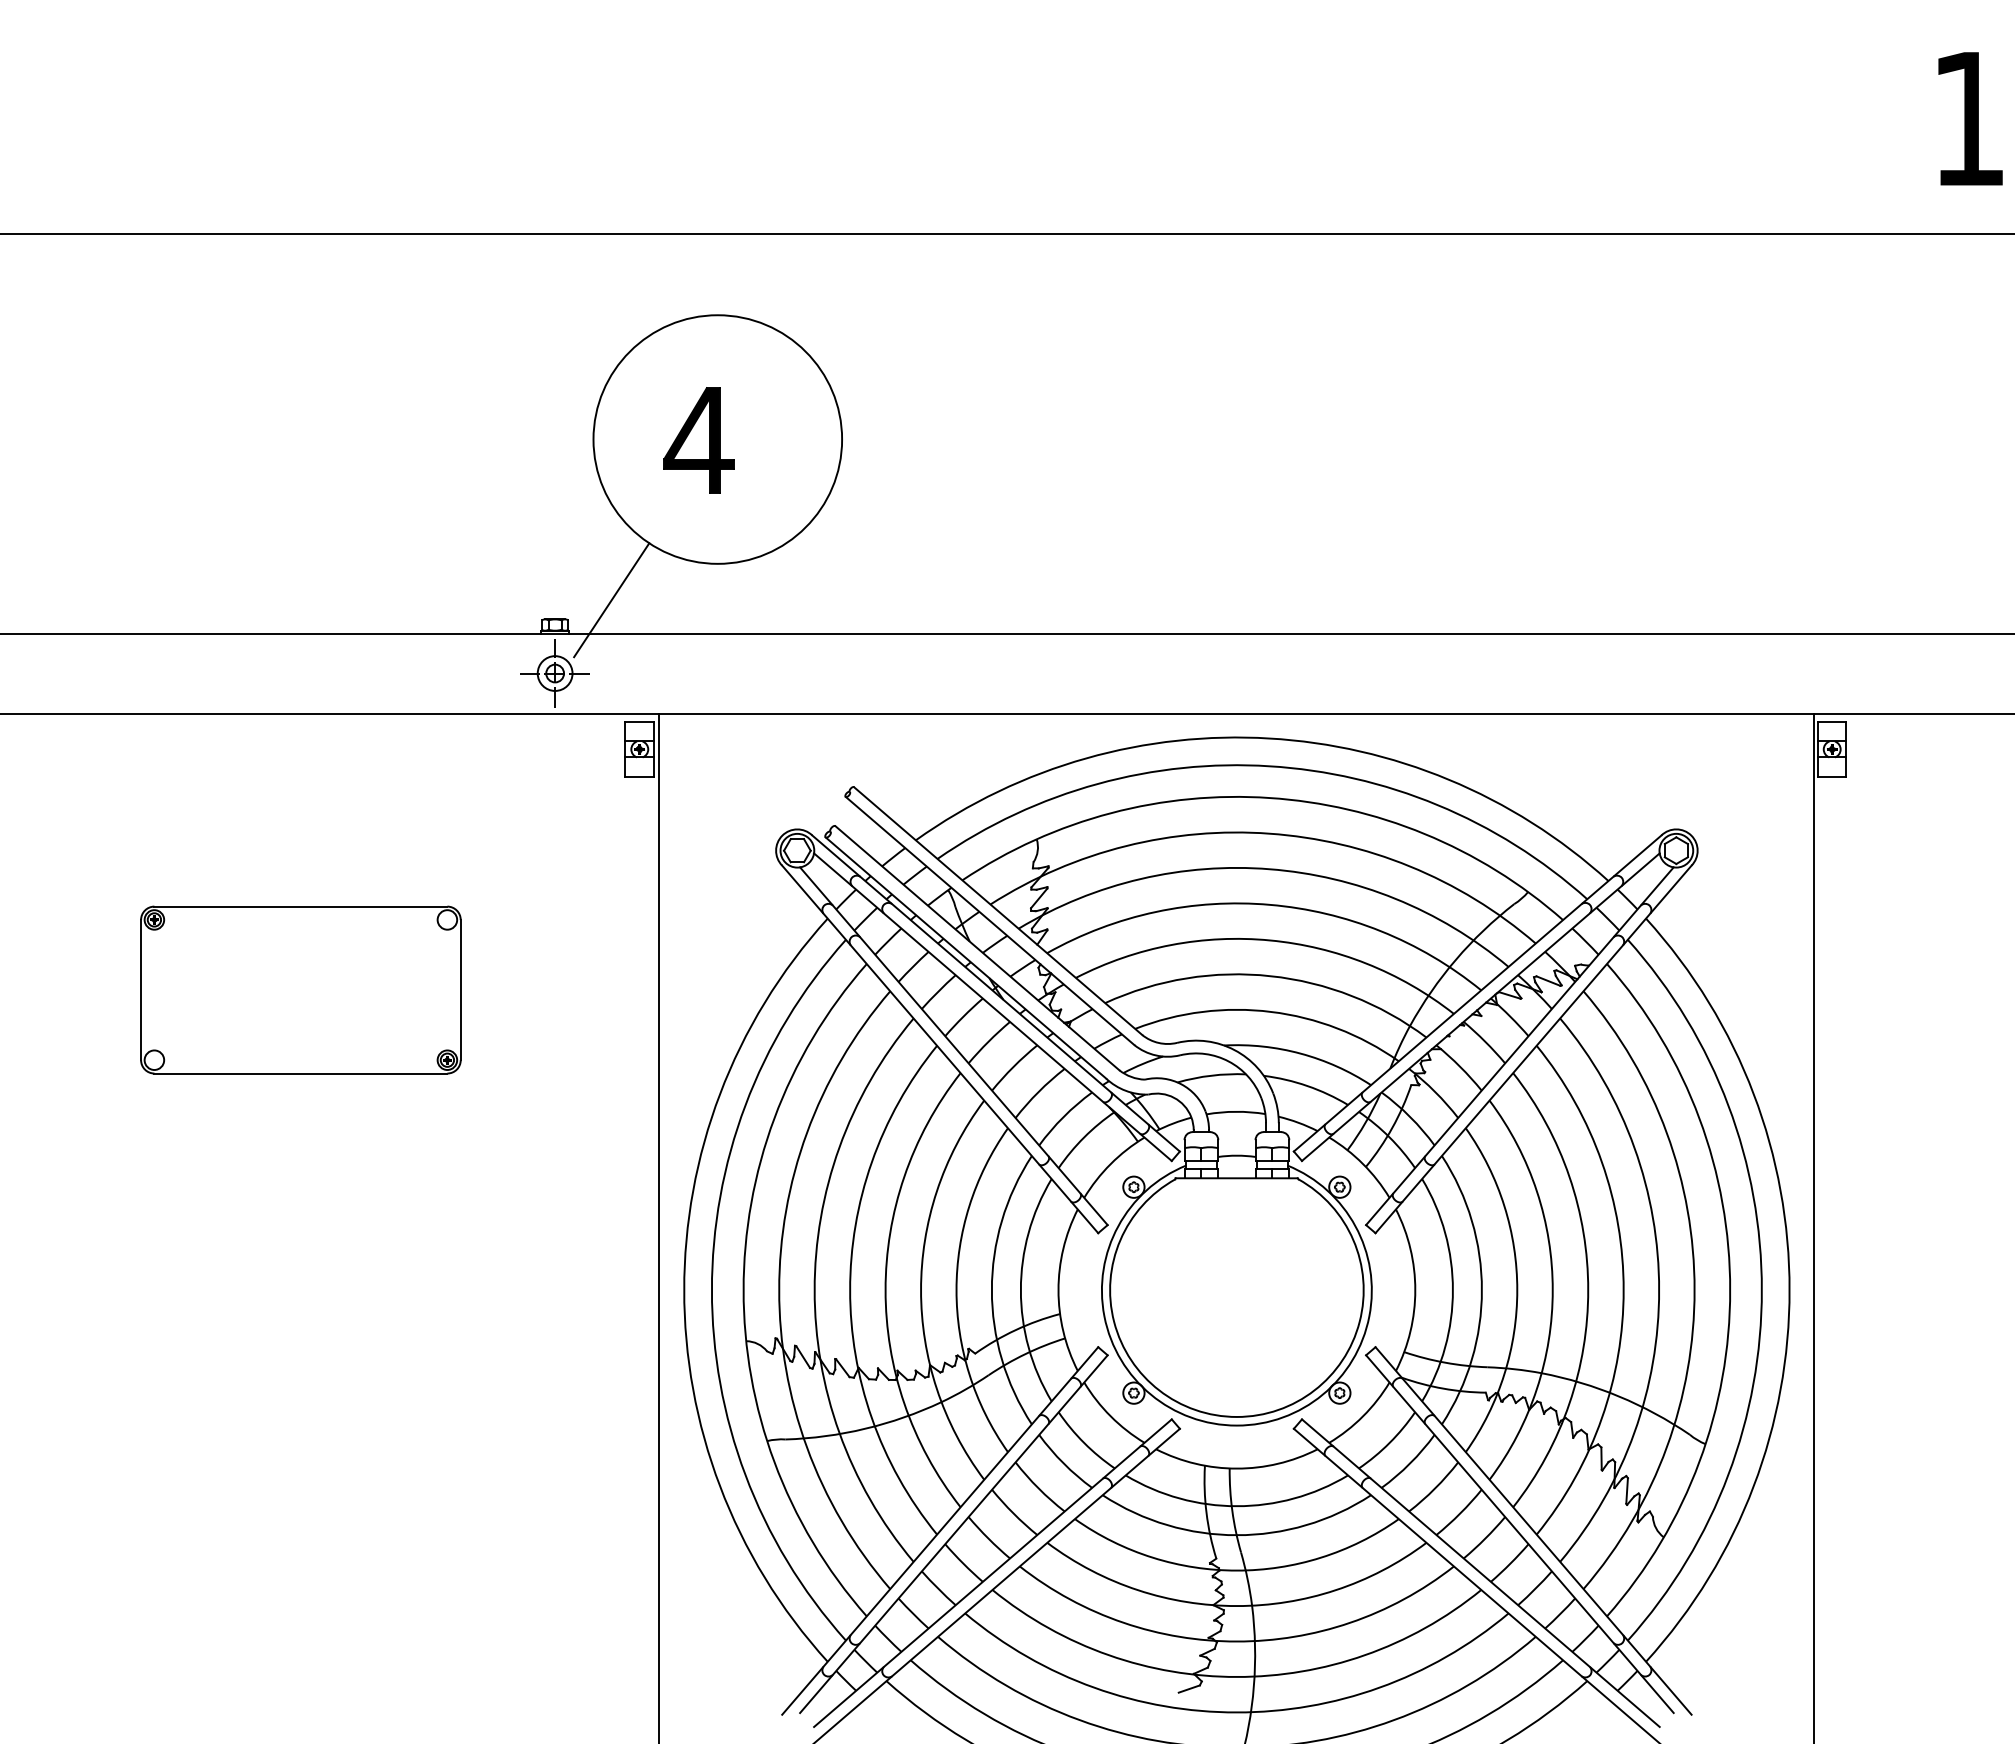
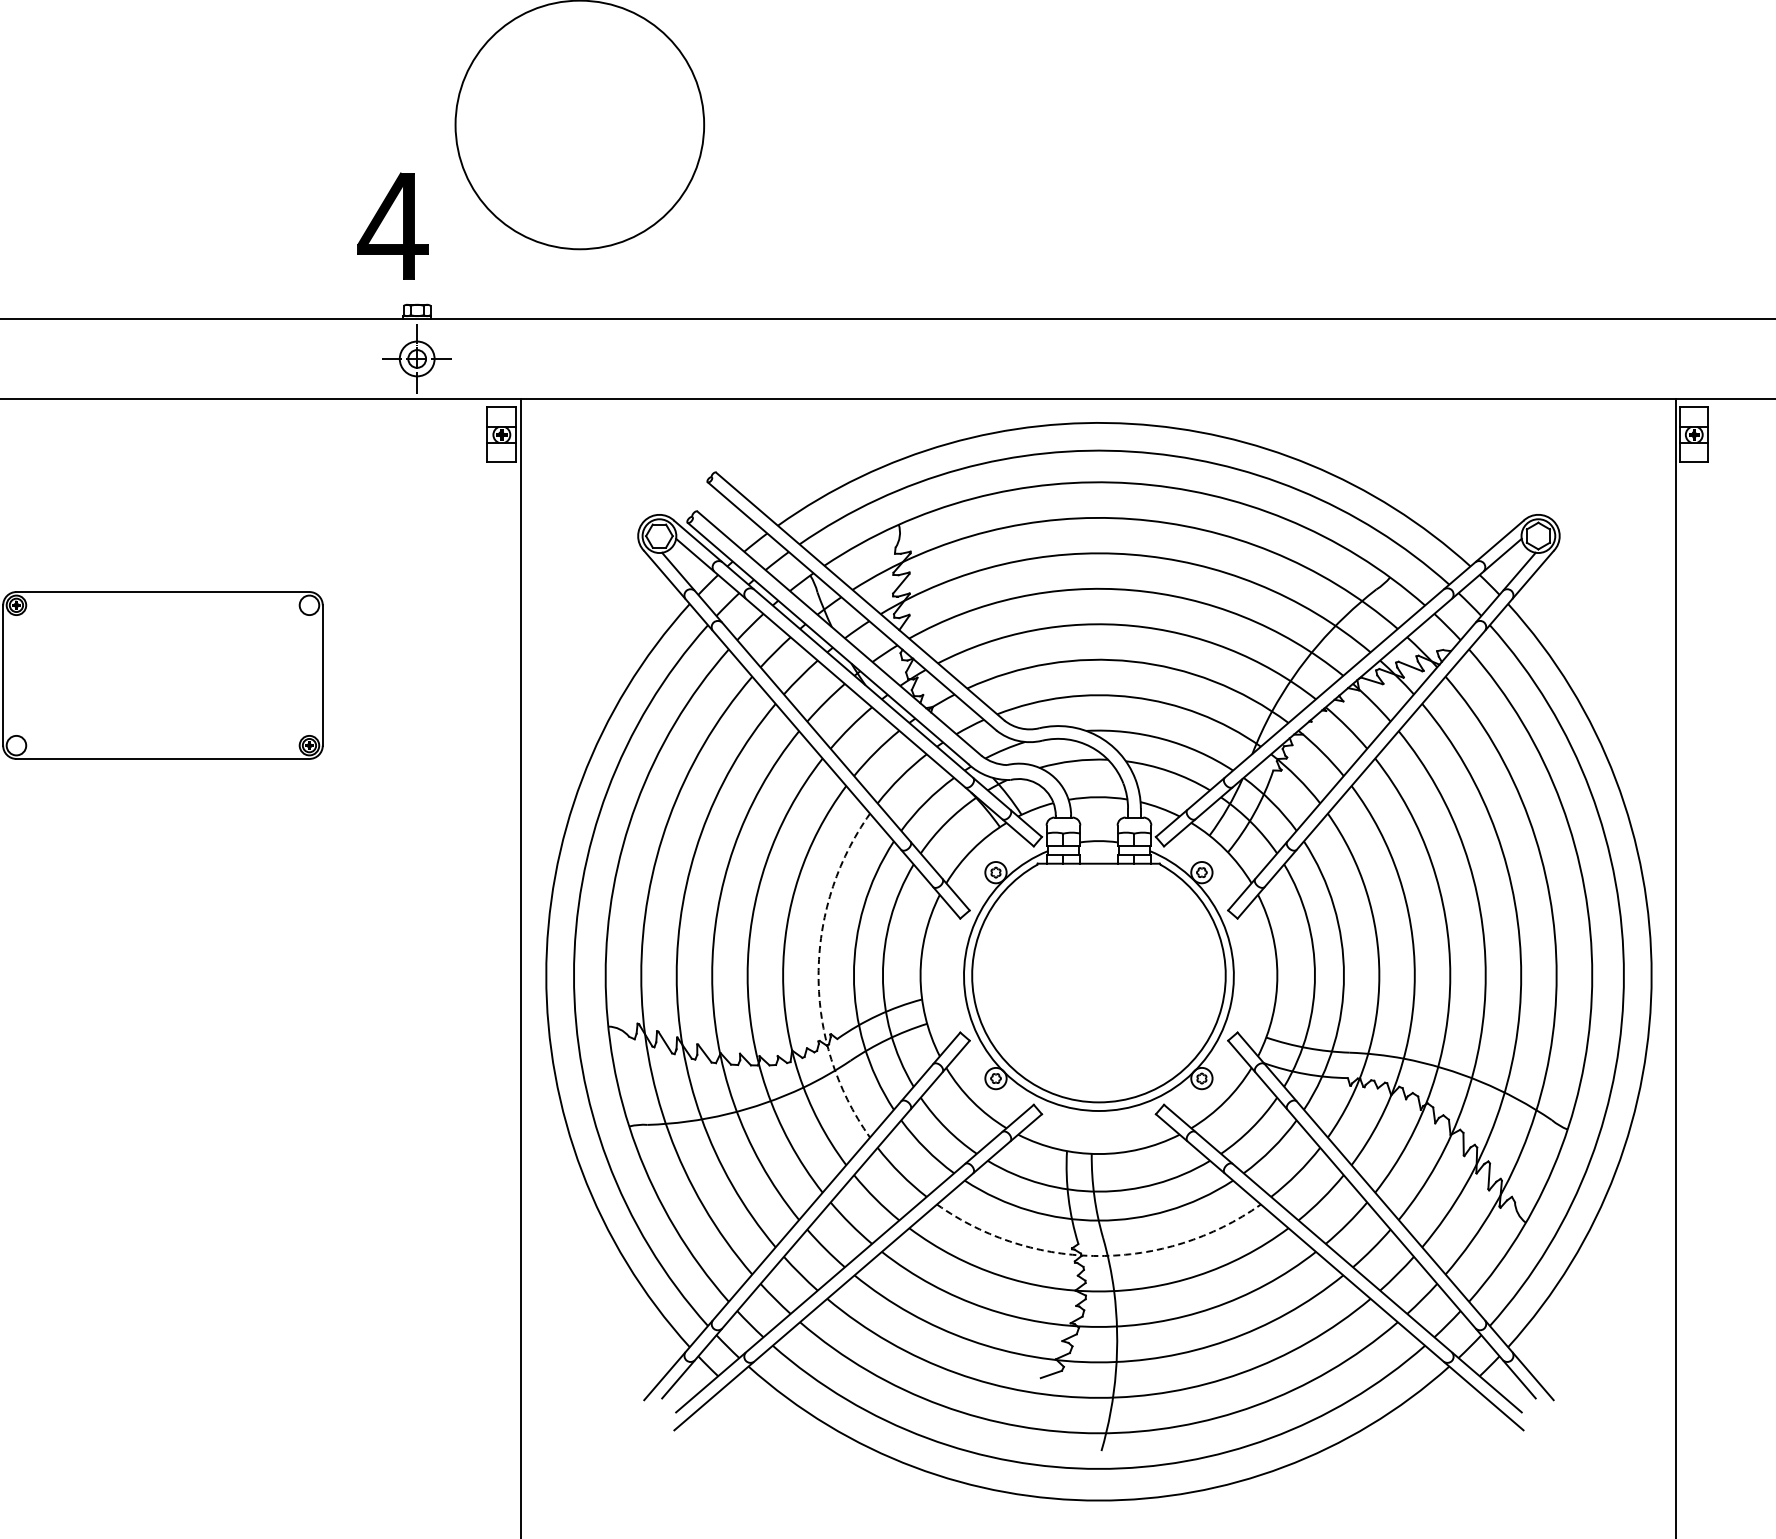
part: (698, 440) -> (392, 225), moved
line: (611, 600) -> (473, 285), removed
arc: (956, 1290) -> (818, 975), solid -> dashed
arc: (1236, 1570) -> (1098, 1255), solid -> dashed

